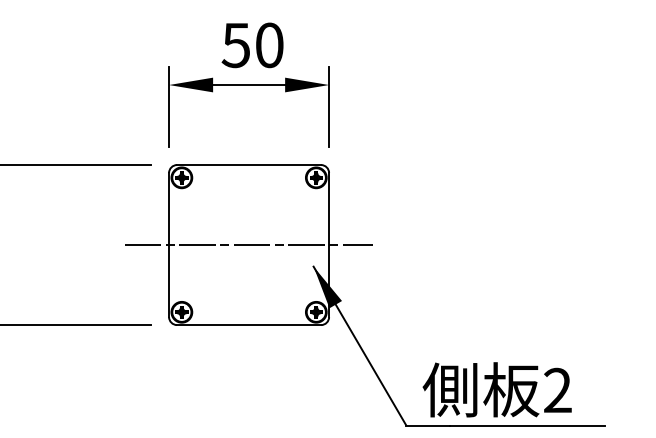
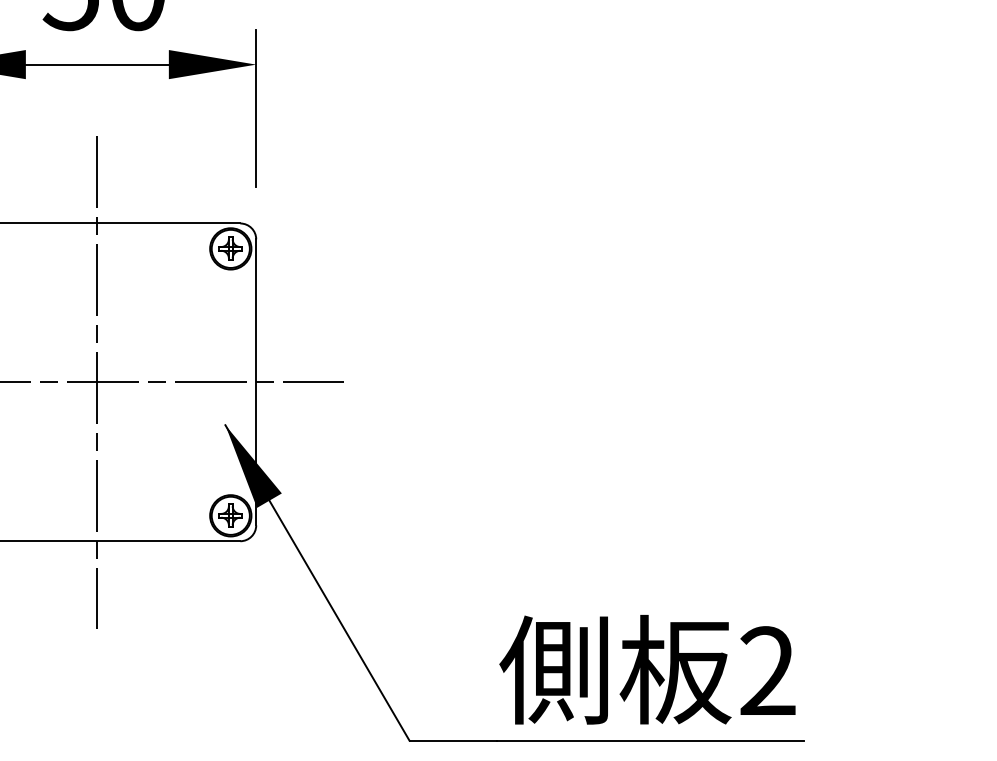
line: (249, 245) -> (98, 383), added
text: (496, 389) -> (646, 669), moved

